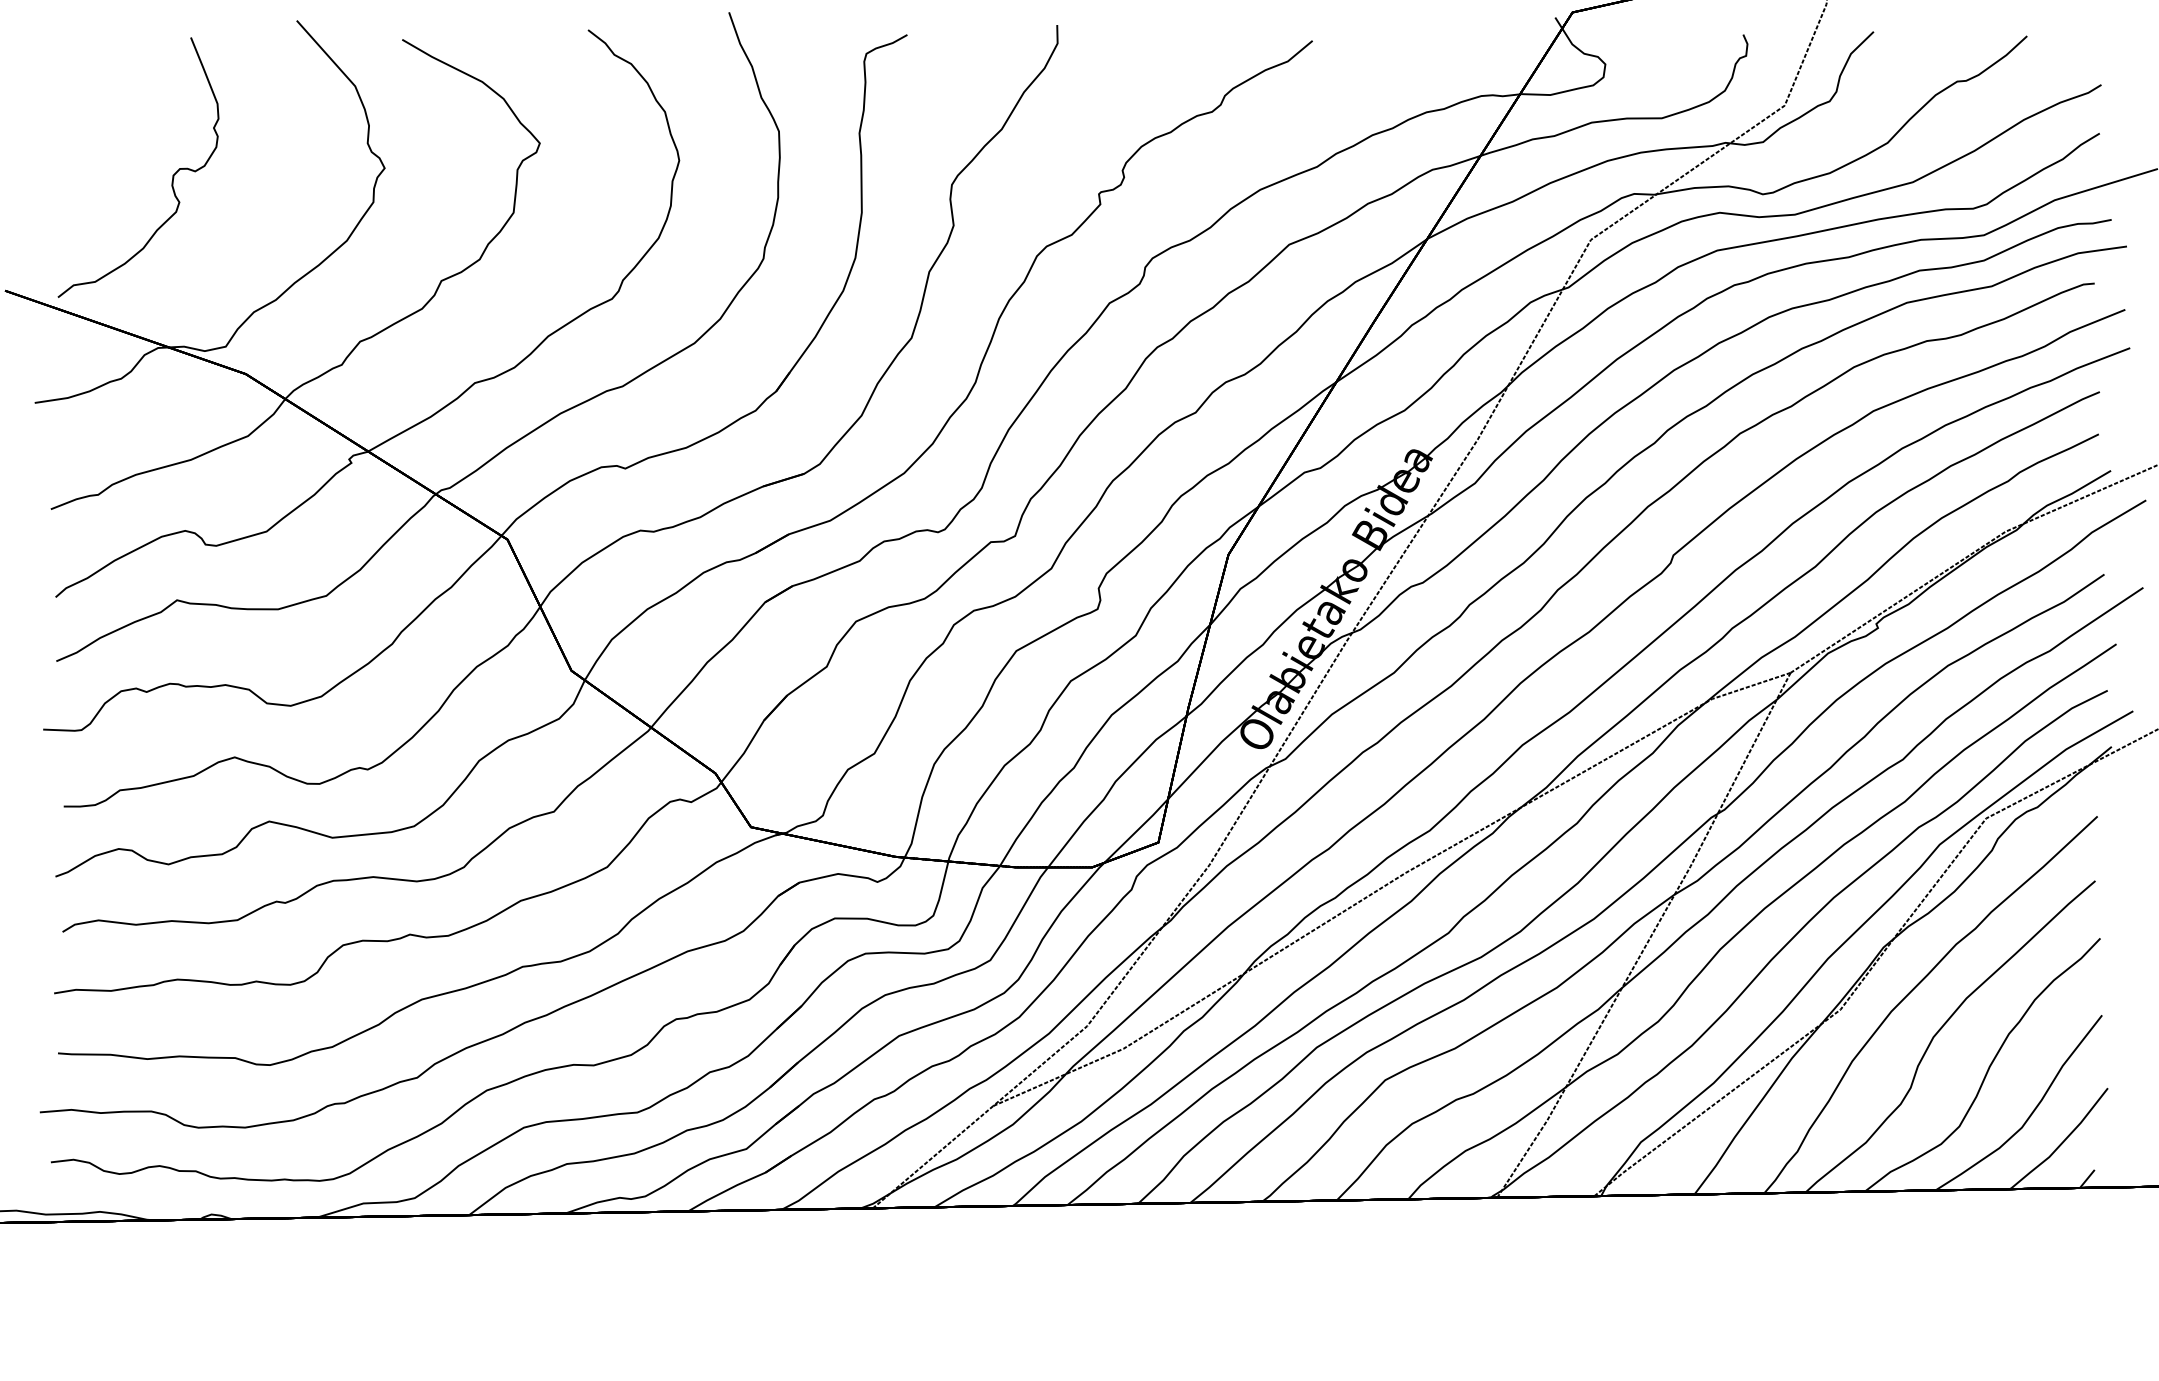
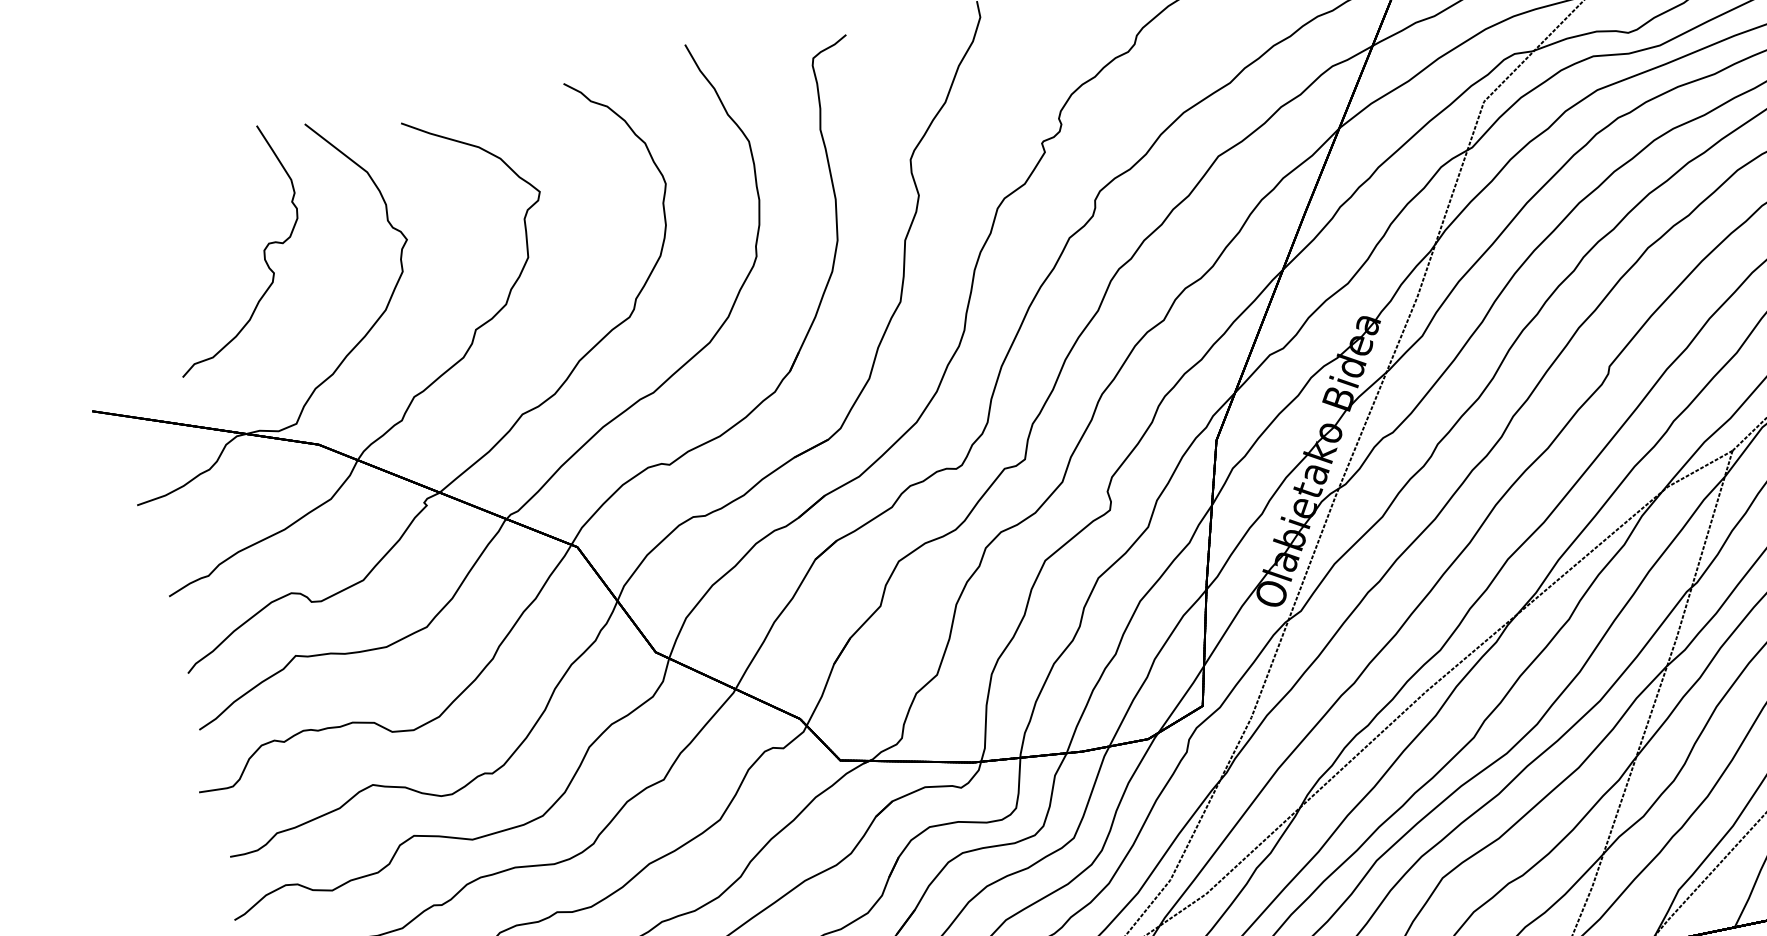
curve: (172, 175) -> (263, 250), moved

